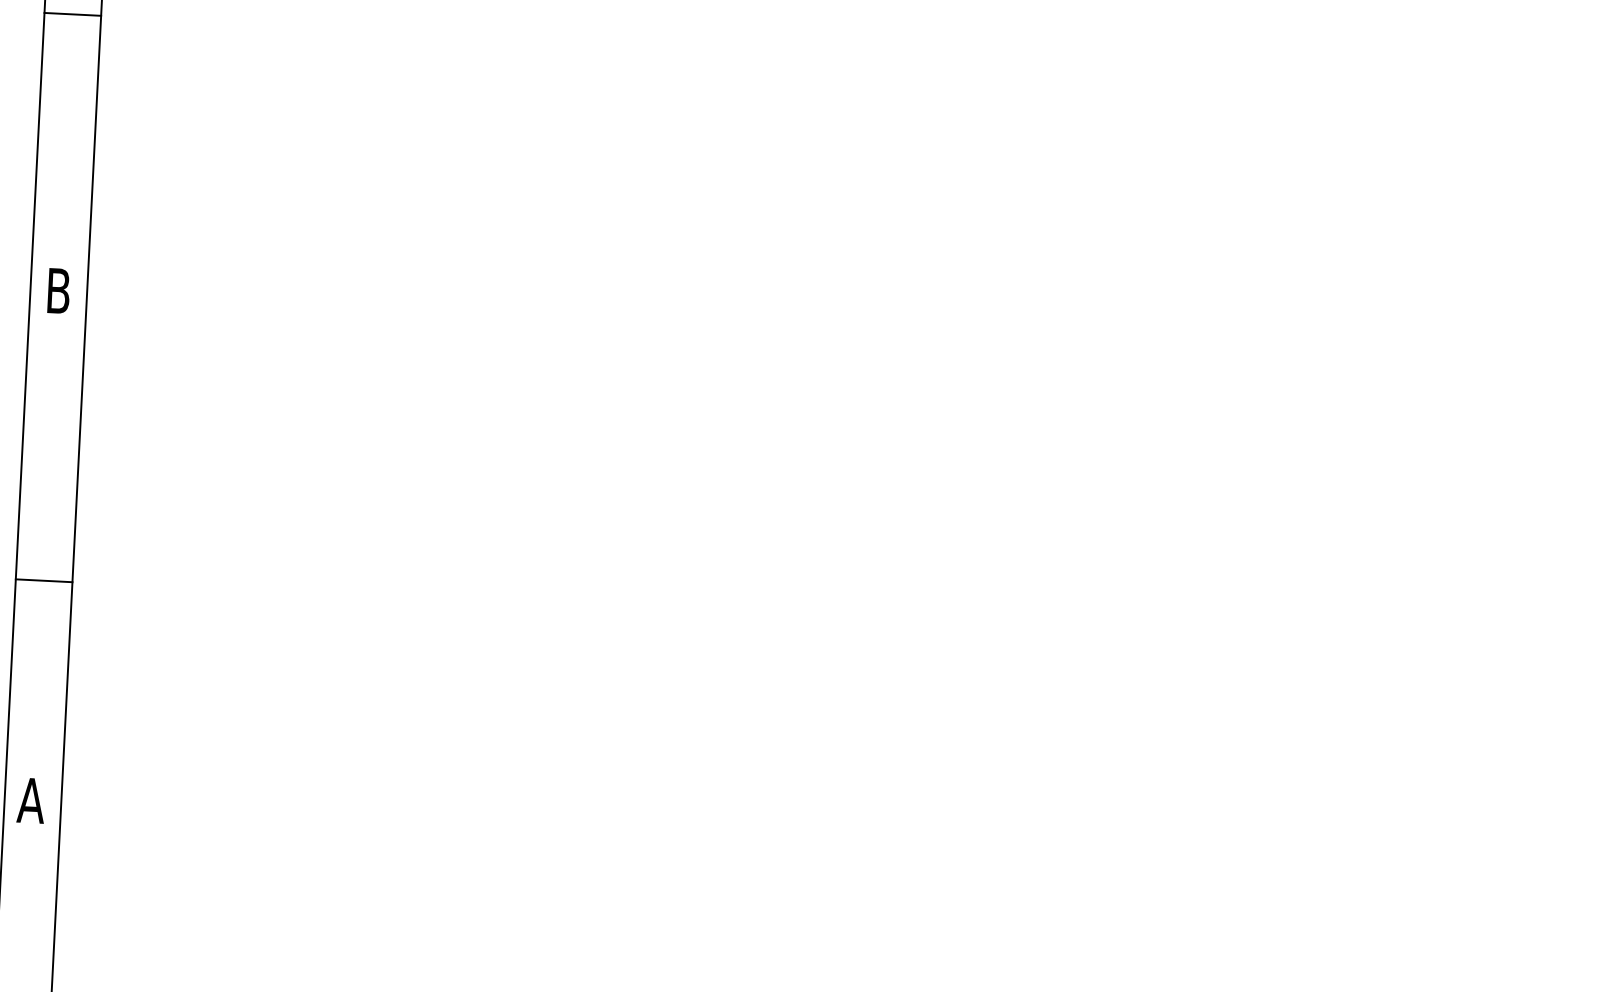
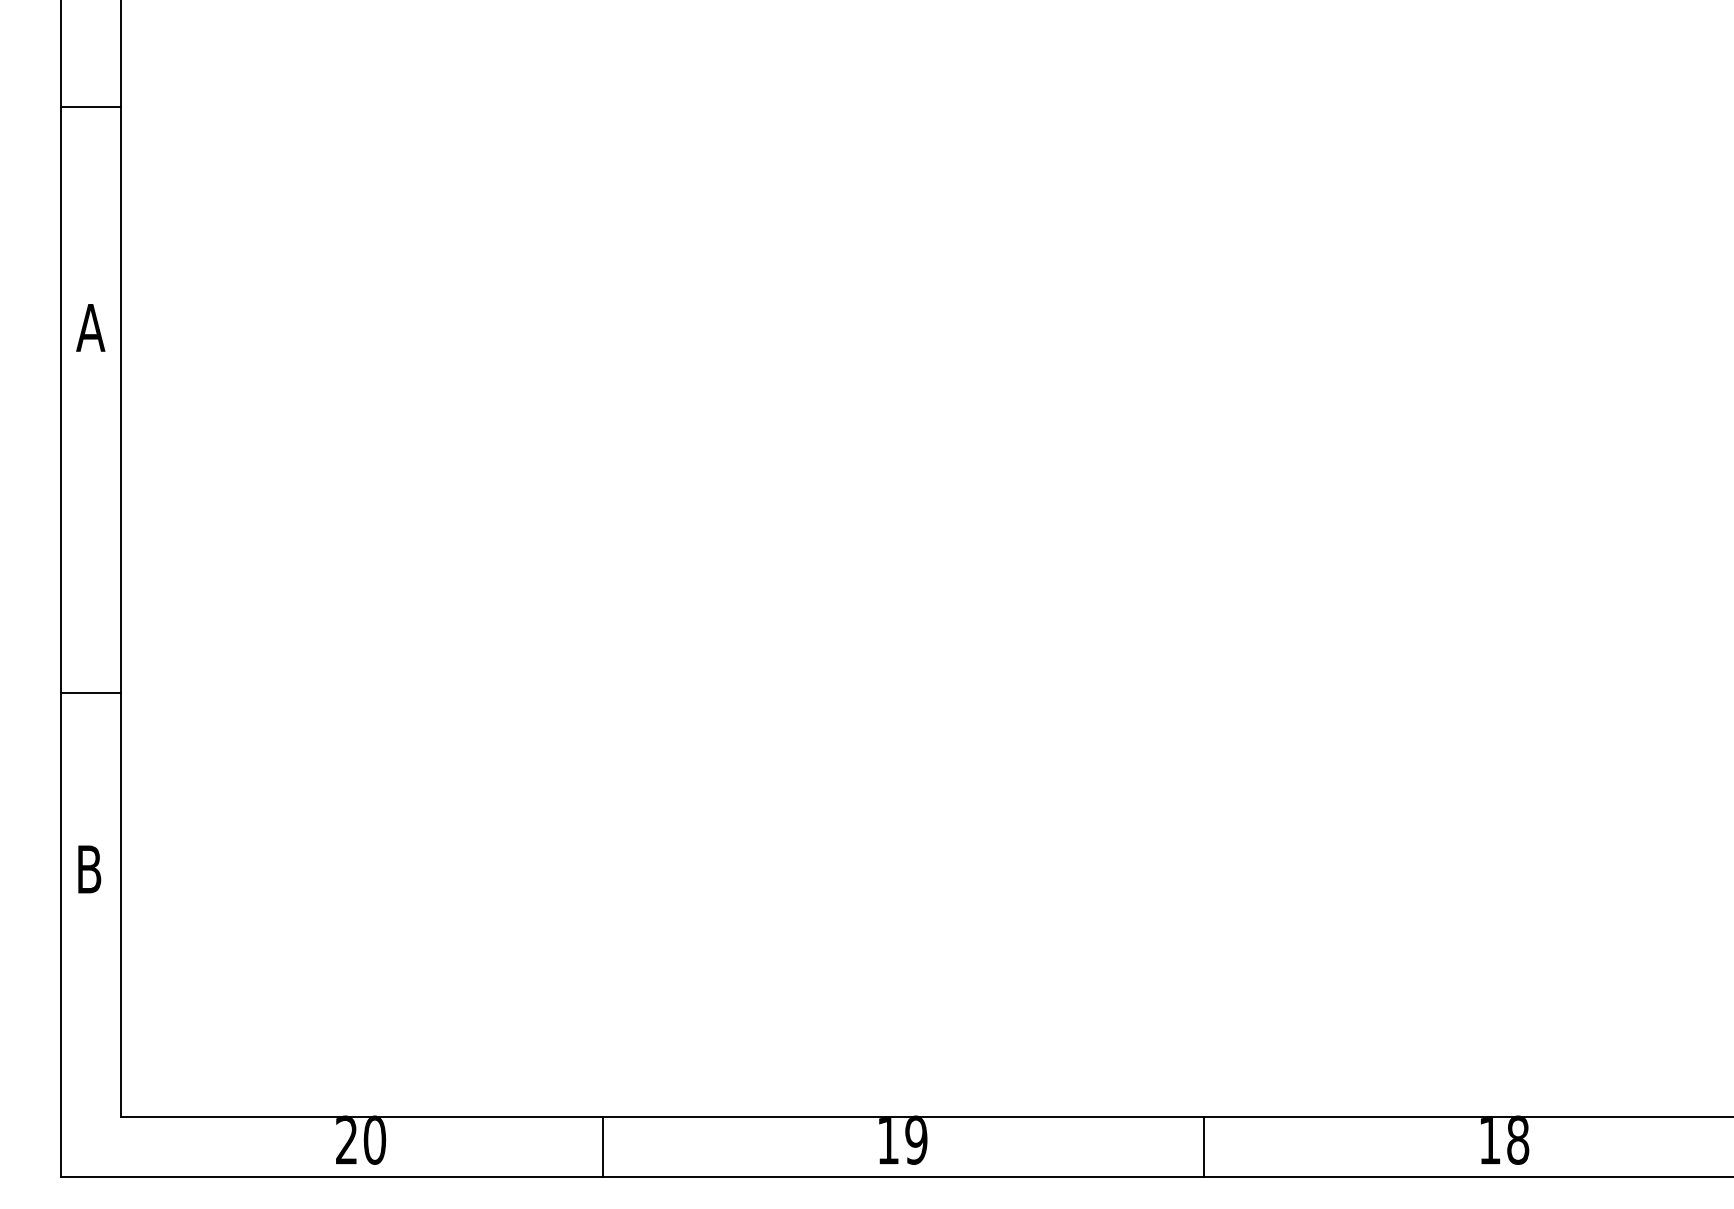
line: (73, 13) -> (91, 106), moved
text: (58, 290) -> (90, 327), B -> A
line: (44, 580) -> (91, 692), moved
text: (30, 800) -> (88, 869), A -> B

